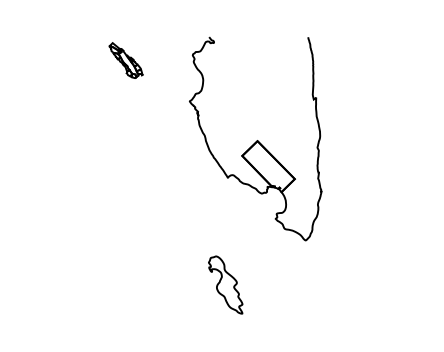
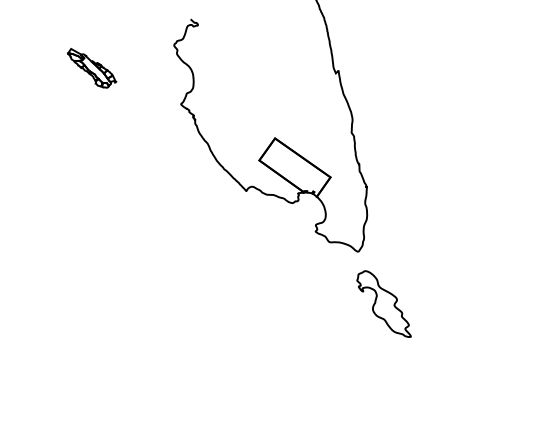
part: (225, 284) -> (383, 304), moved

